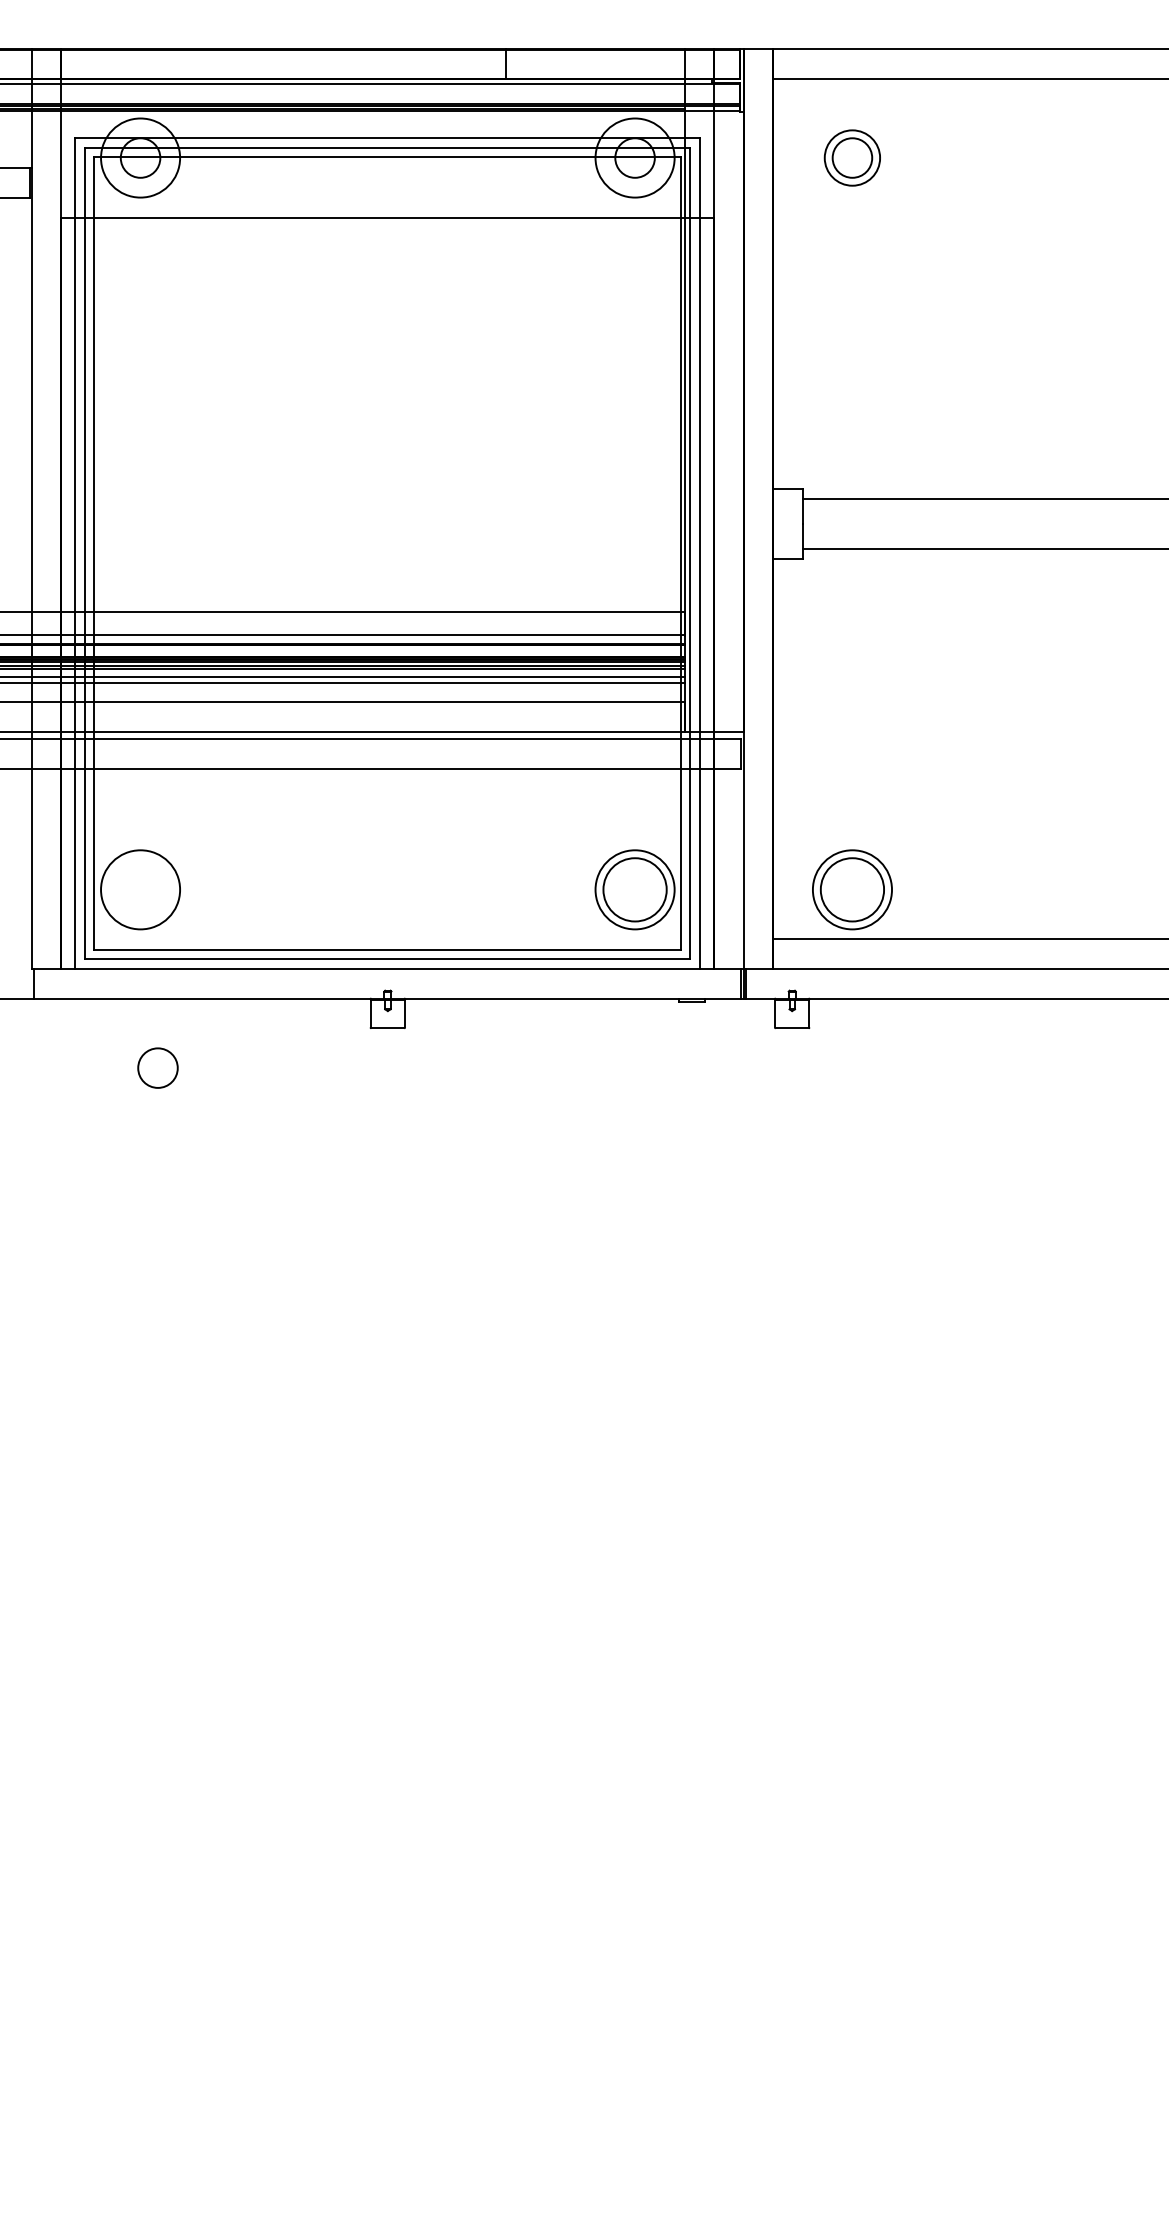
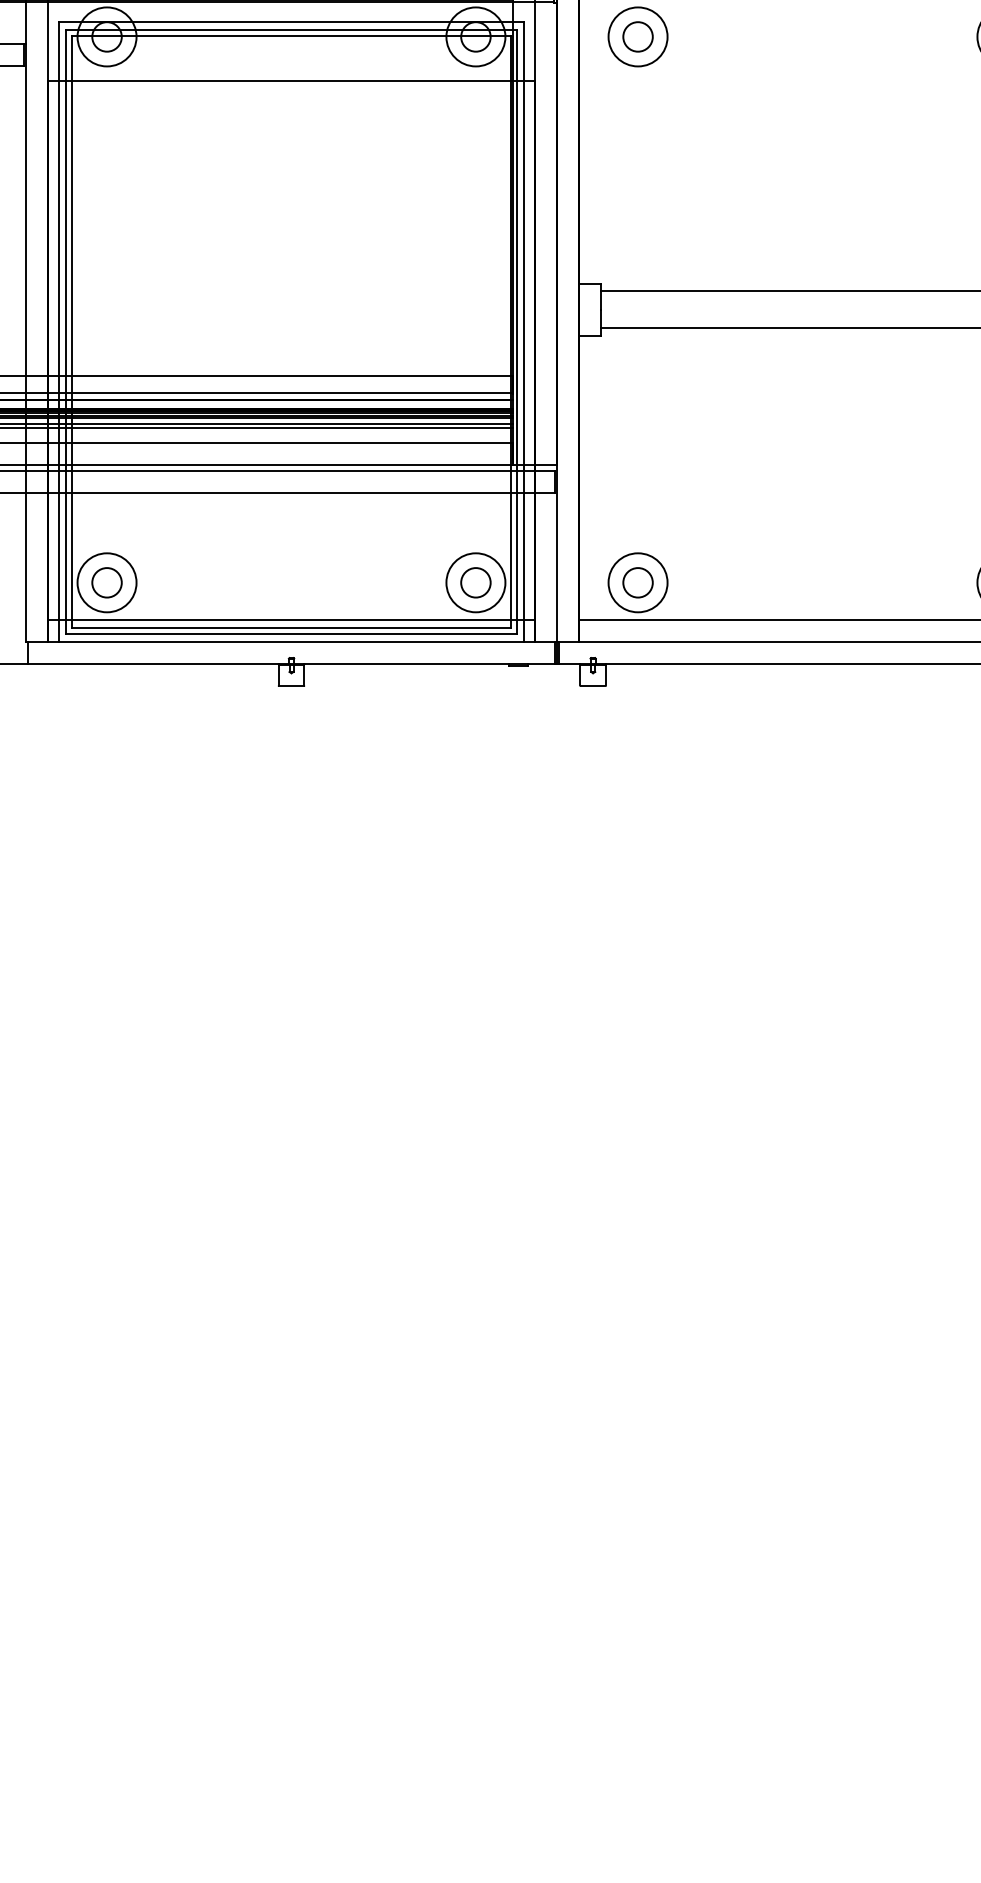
circle: (851, 157) -> (637, 36), size x1.43
circle: (634, 889) -> (475, 582), size x0.62
circle: (851, 889) -> (637, 582), size x0.62
line: (387, 939) -> (291, 619), added
circle: (157, 1067) -> (106, 582), moved

